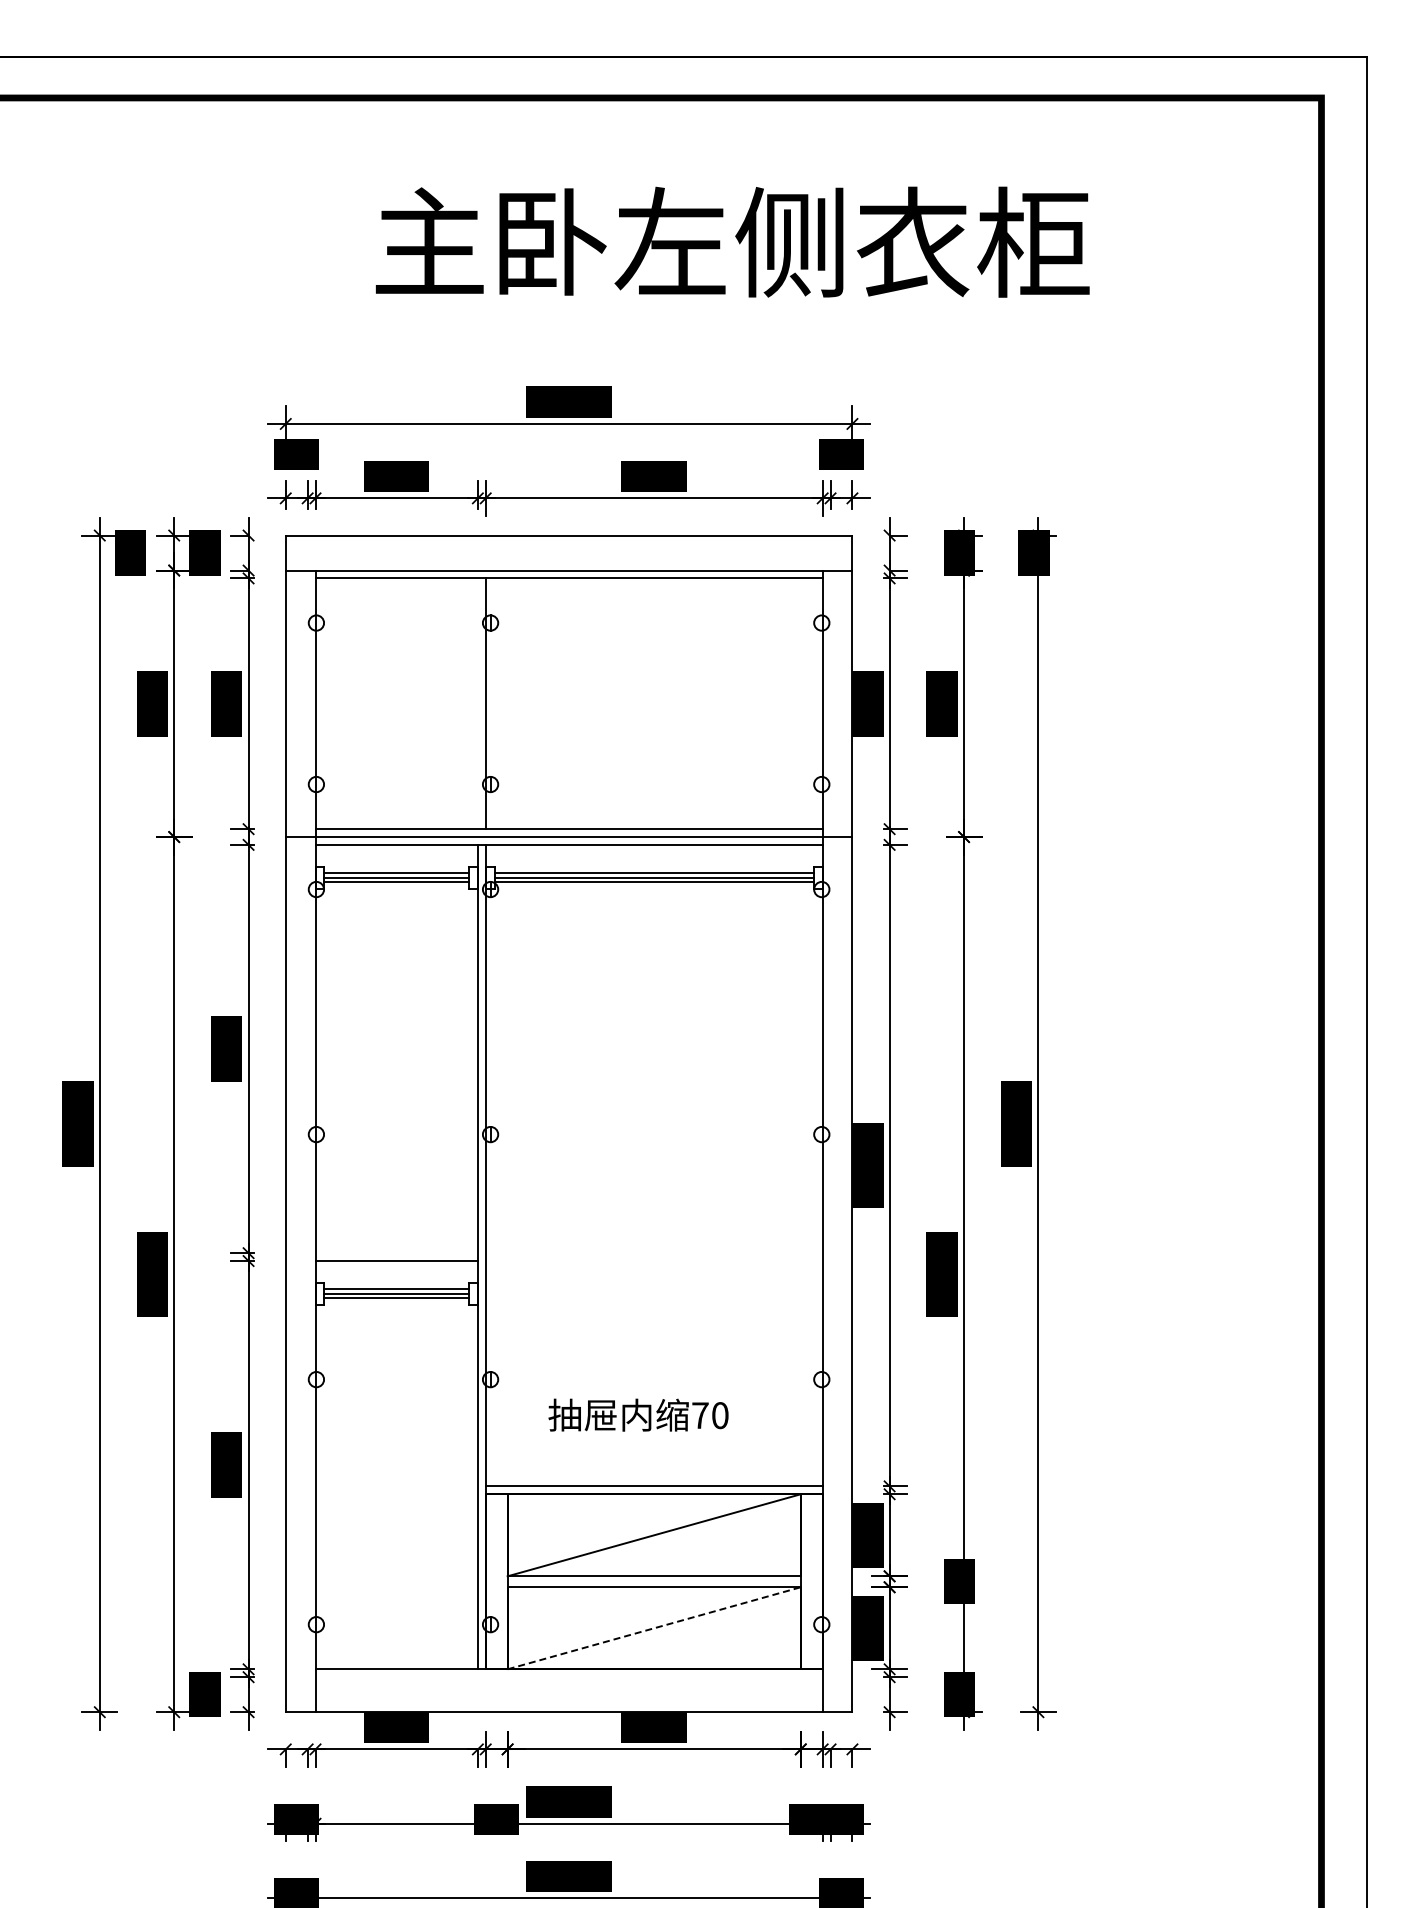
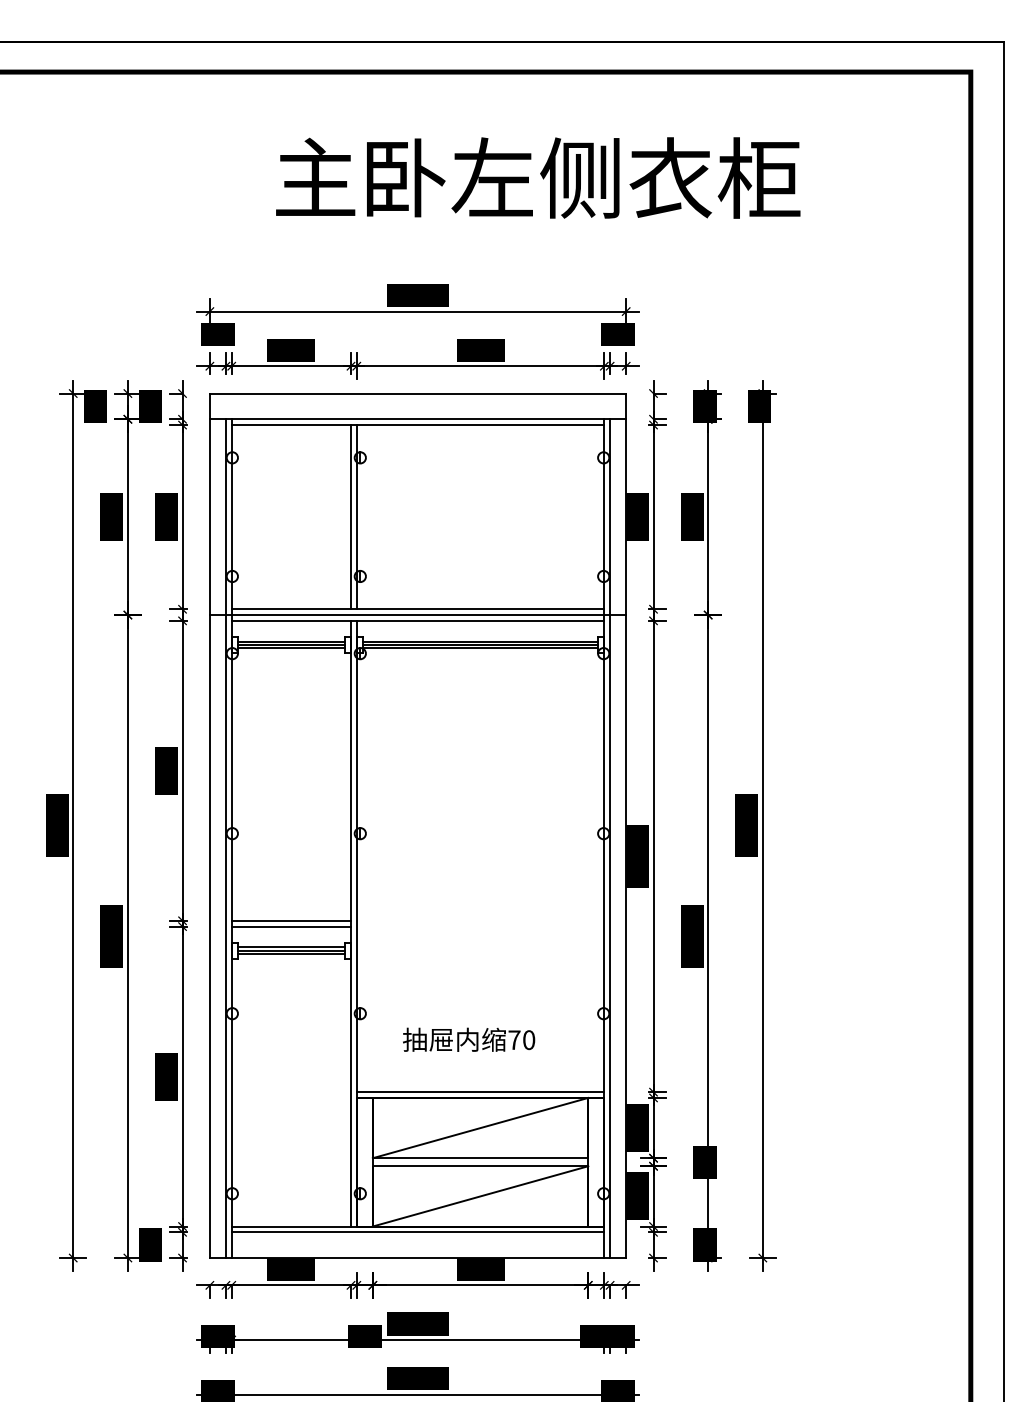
line: (477, 703) -> (350, 516), added
line: (307, 1141) -> (225, 838), added
line: (830, 1141) -> (610, 838), added
line: (396, 1253) -> (291, 921), added
line: (654, 1628) -> (480, 1196), dashed -> solid
line: (568, 1677) -> (417, 1232), added

